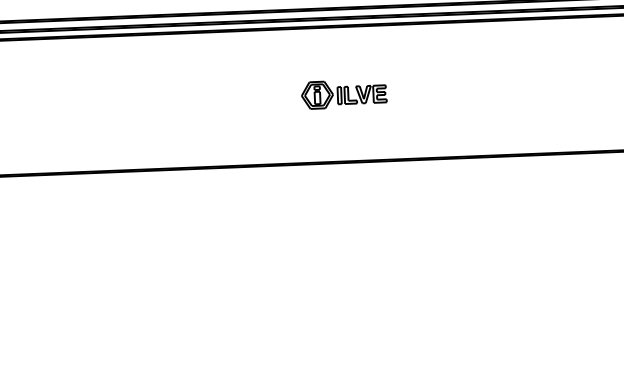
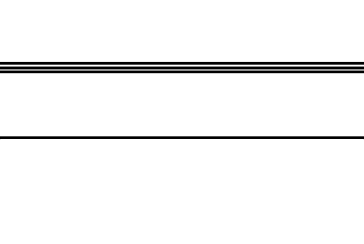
part: (345, 93) -> (182, 104), removed

